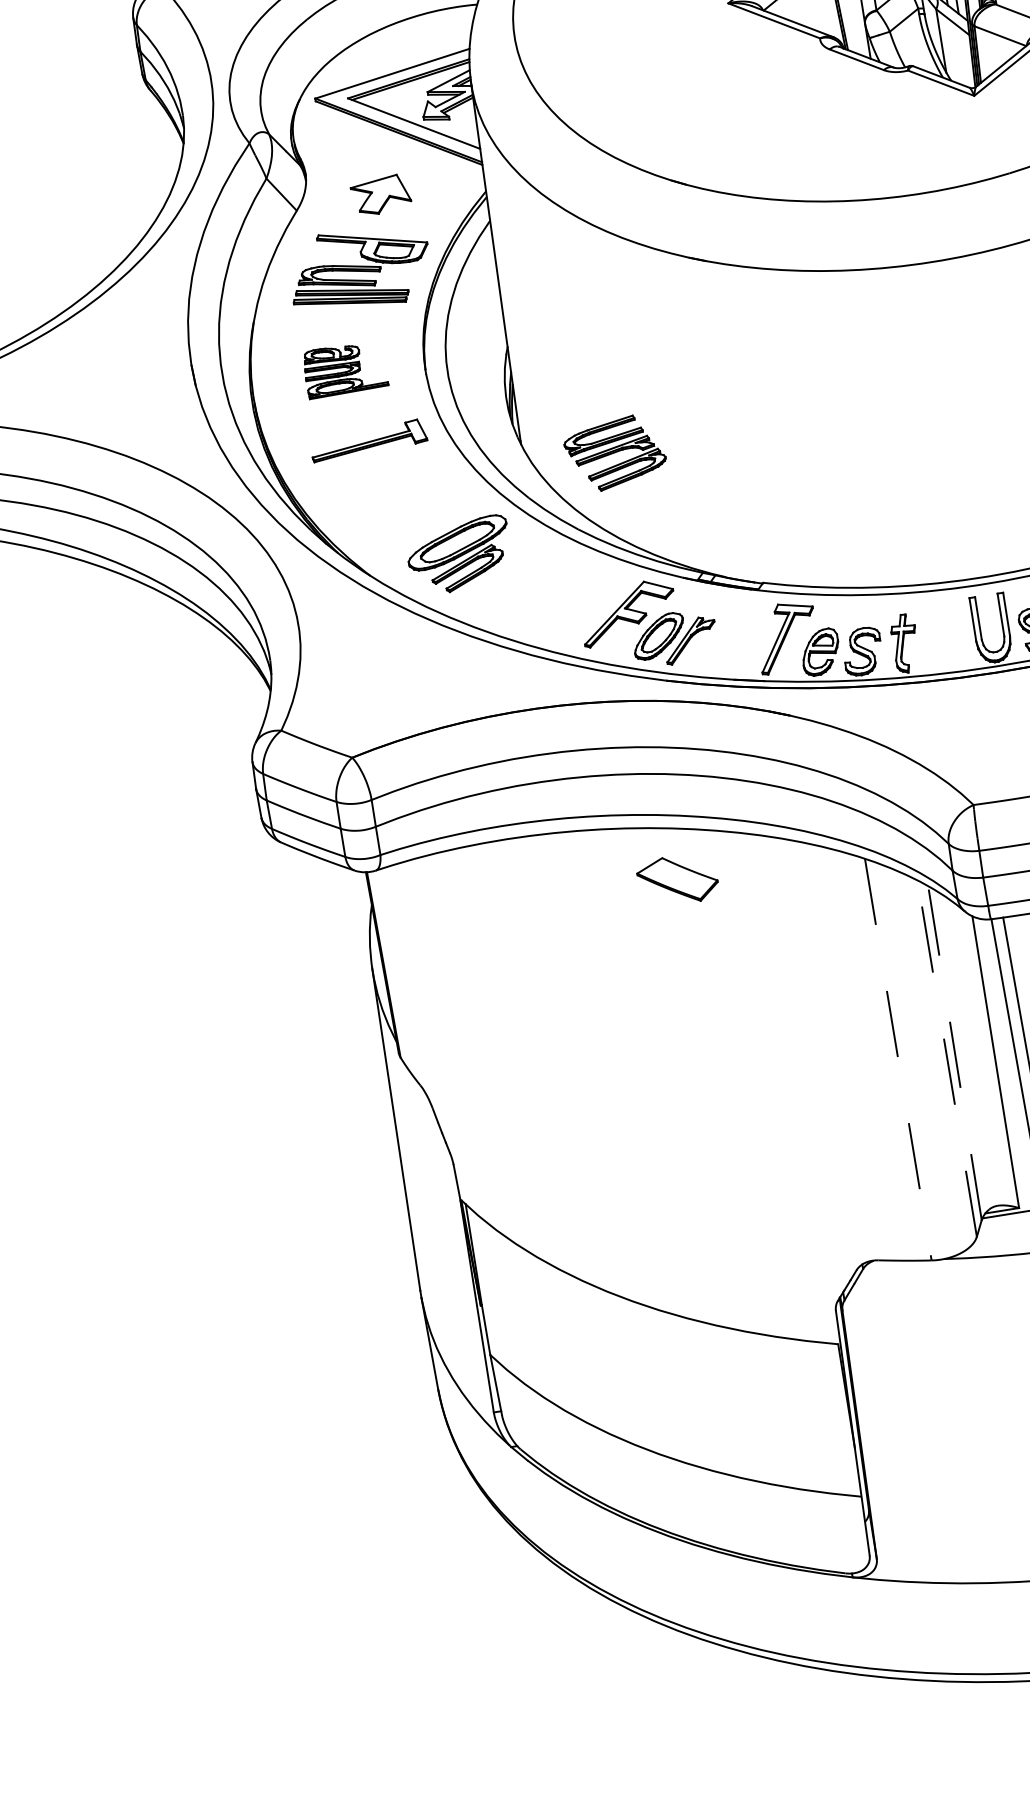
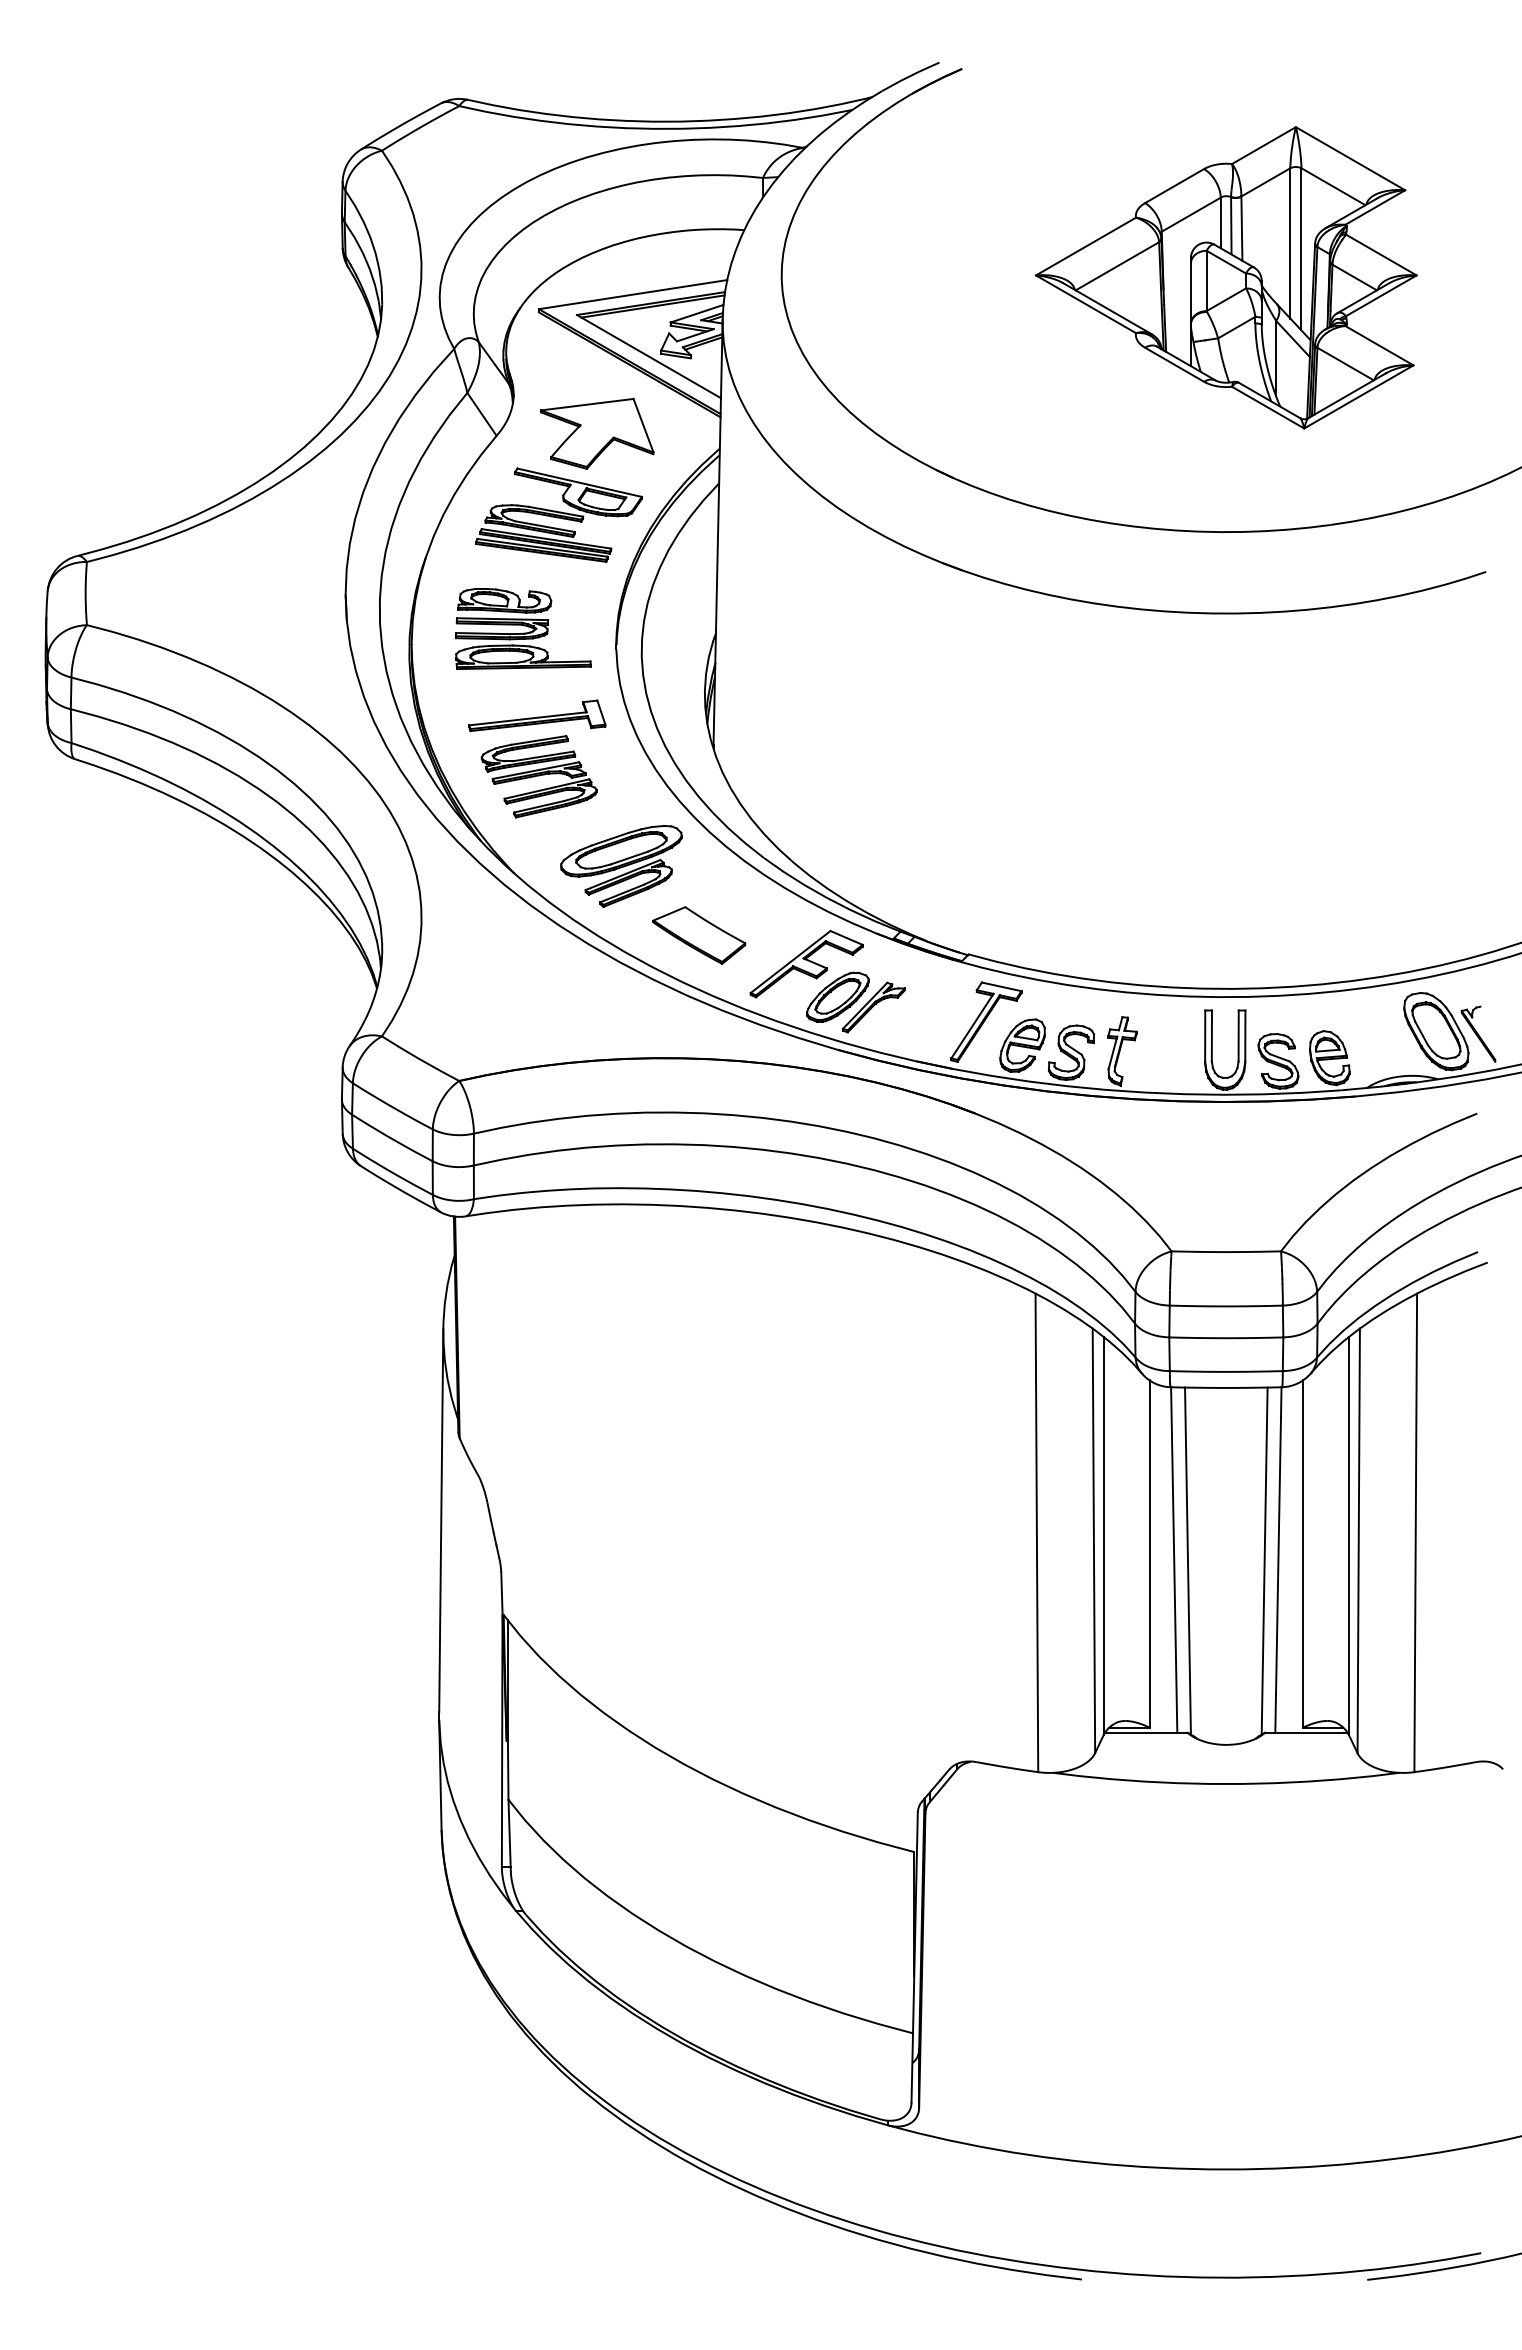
part: (381, 195) -> (597, 433), size x1.67
part: (345, 368) -> (523, 628), size x1.43
part: (614, 453) -> (538, 776), moved
part: (677, 880) -> (699, 935), moved
line: (954, 1052) -> (1103, 1535), dashed -> solid
line: (946, 1058) -> (1093, 1540), dashed -> solid
line: (898, 1060) -> (1036, 1533), dashed -> solid

